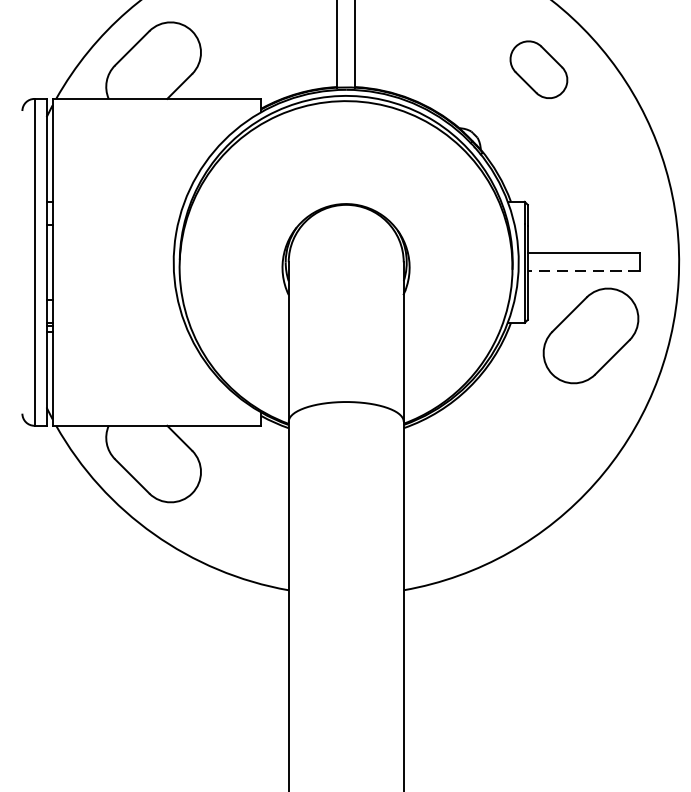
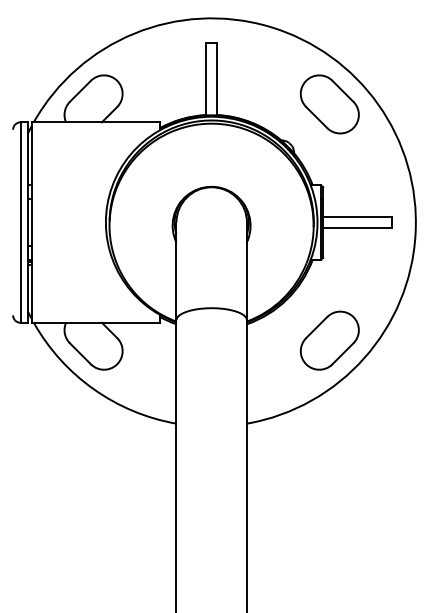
part: (538, 69) -> (329, 104), size x1.67
line: (582, 272) -> (356, 228), dashed -> solid
part: (590, 335) -> (329, 340), moved

